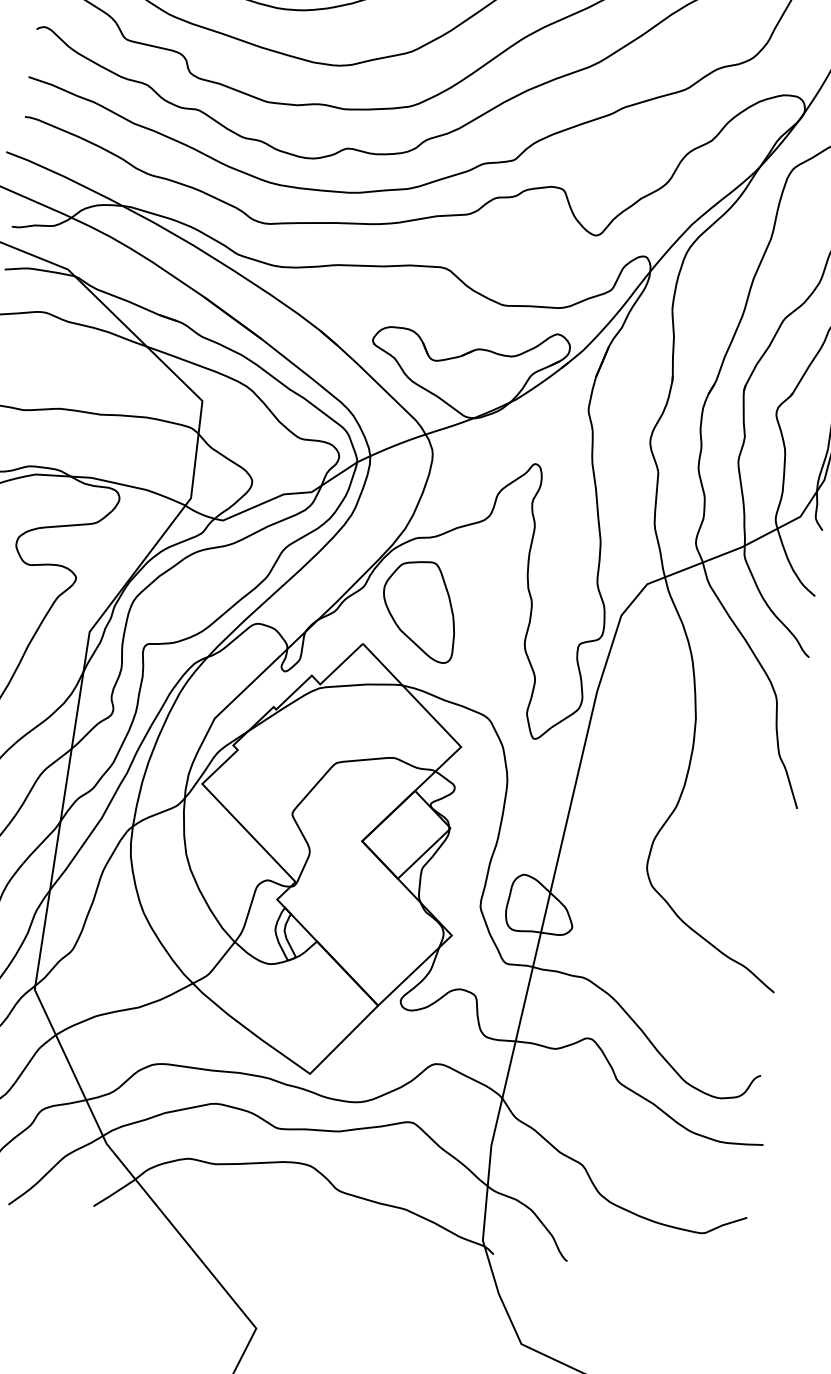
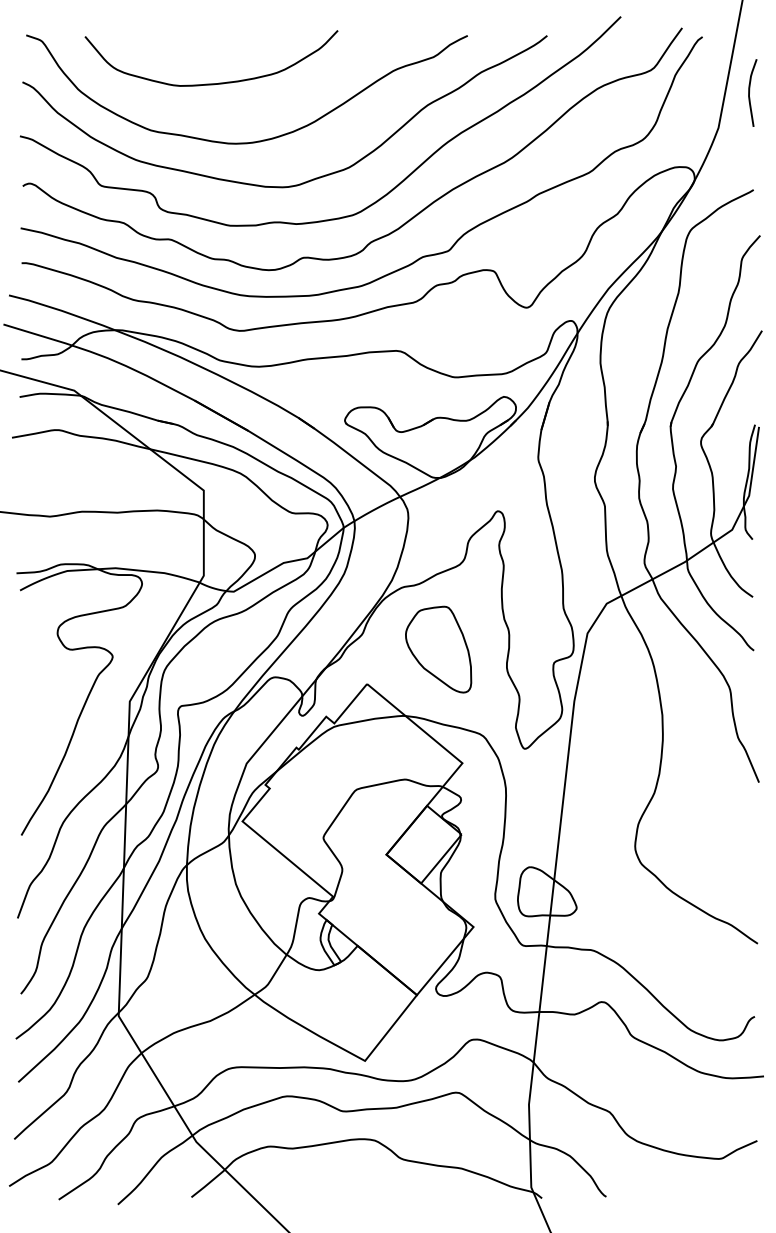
part: (419, 610) -> (438, 649), moved

